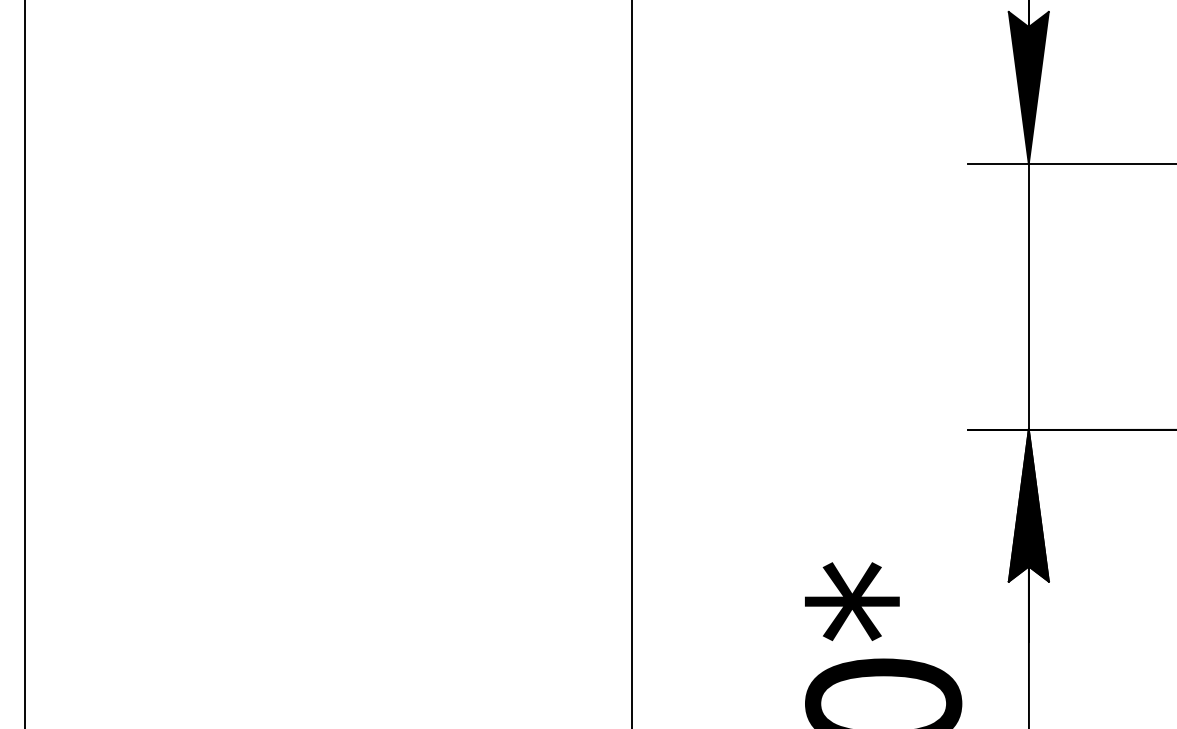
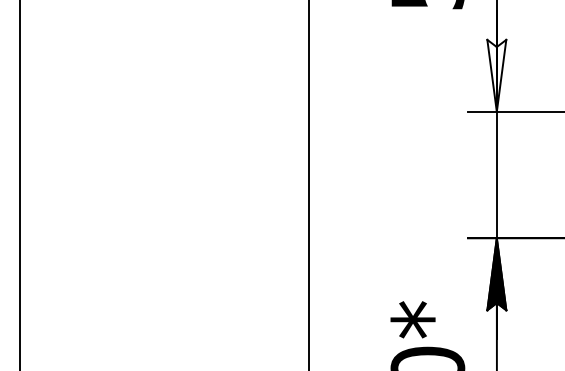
fill: (1028, 87) -> (496, 75), removed

